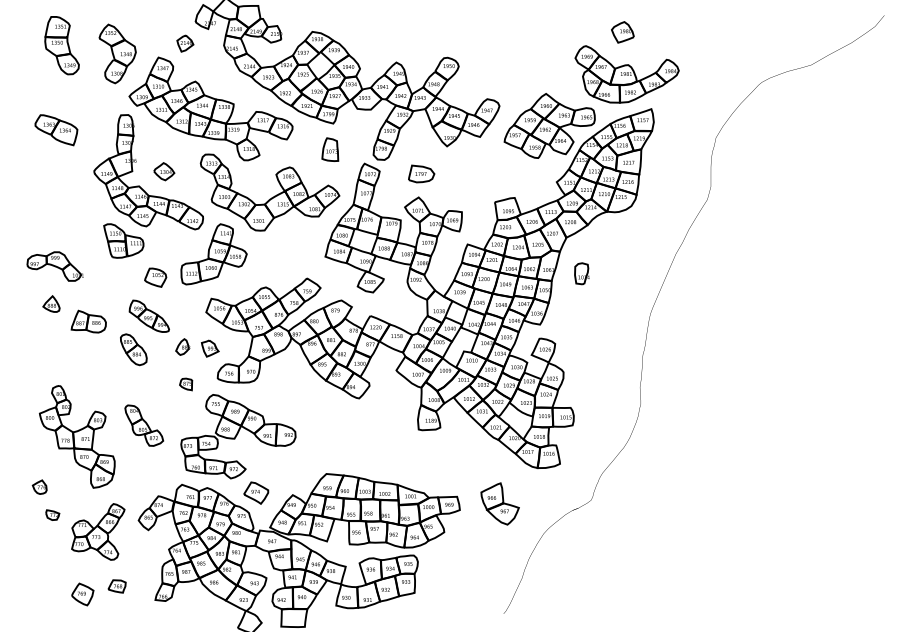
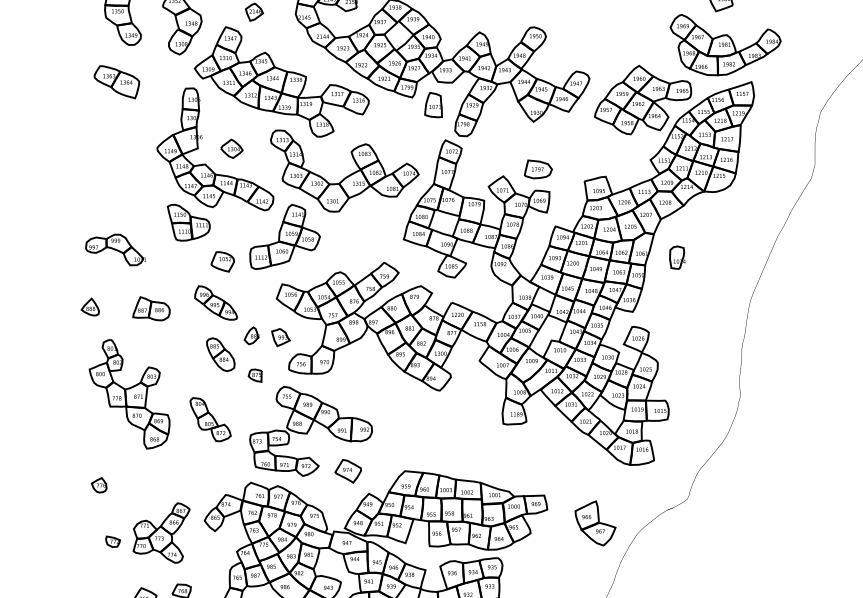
part: (56, 130) -> (117, 82), moved
part: (330, 149) -> (433, 104), moved
part: (421, 173) -> (538, 168), moved
part: (51, 303) -> (90, 306), moved
part: (133, 349) -> (220, 354), moved
part: (77, 436) -> (129, 393), moved
part: (256, 492) -> (348, 470), moved
part: (499, 503) -> (594, 522), moved
part: (52, 514) -> (112, 541), moved

